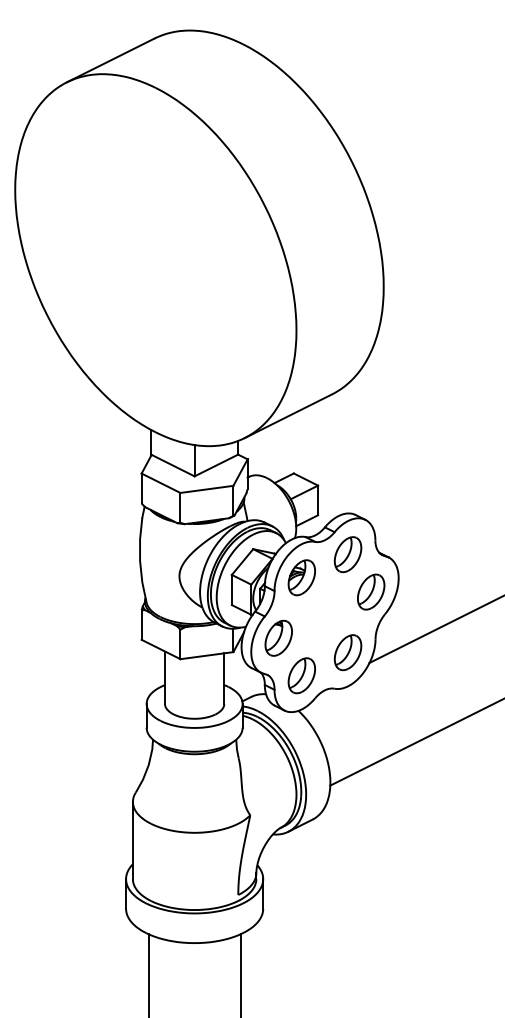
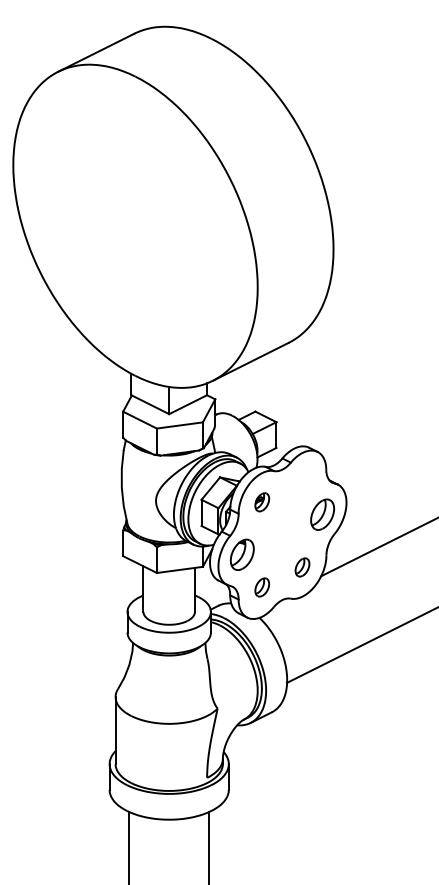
part: (347, 554) -> (302, 482), removed
part: (301, 577) -> (262, 502), size x0.6
part: (347, 652) -> (302, 567), size x0.6
part: (301, 675) -> (262, 587), size x0.6

